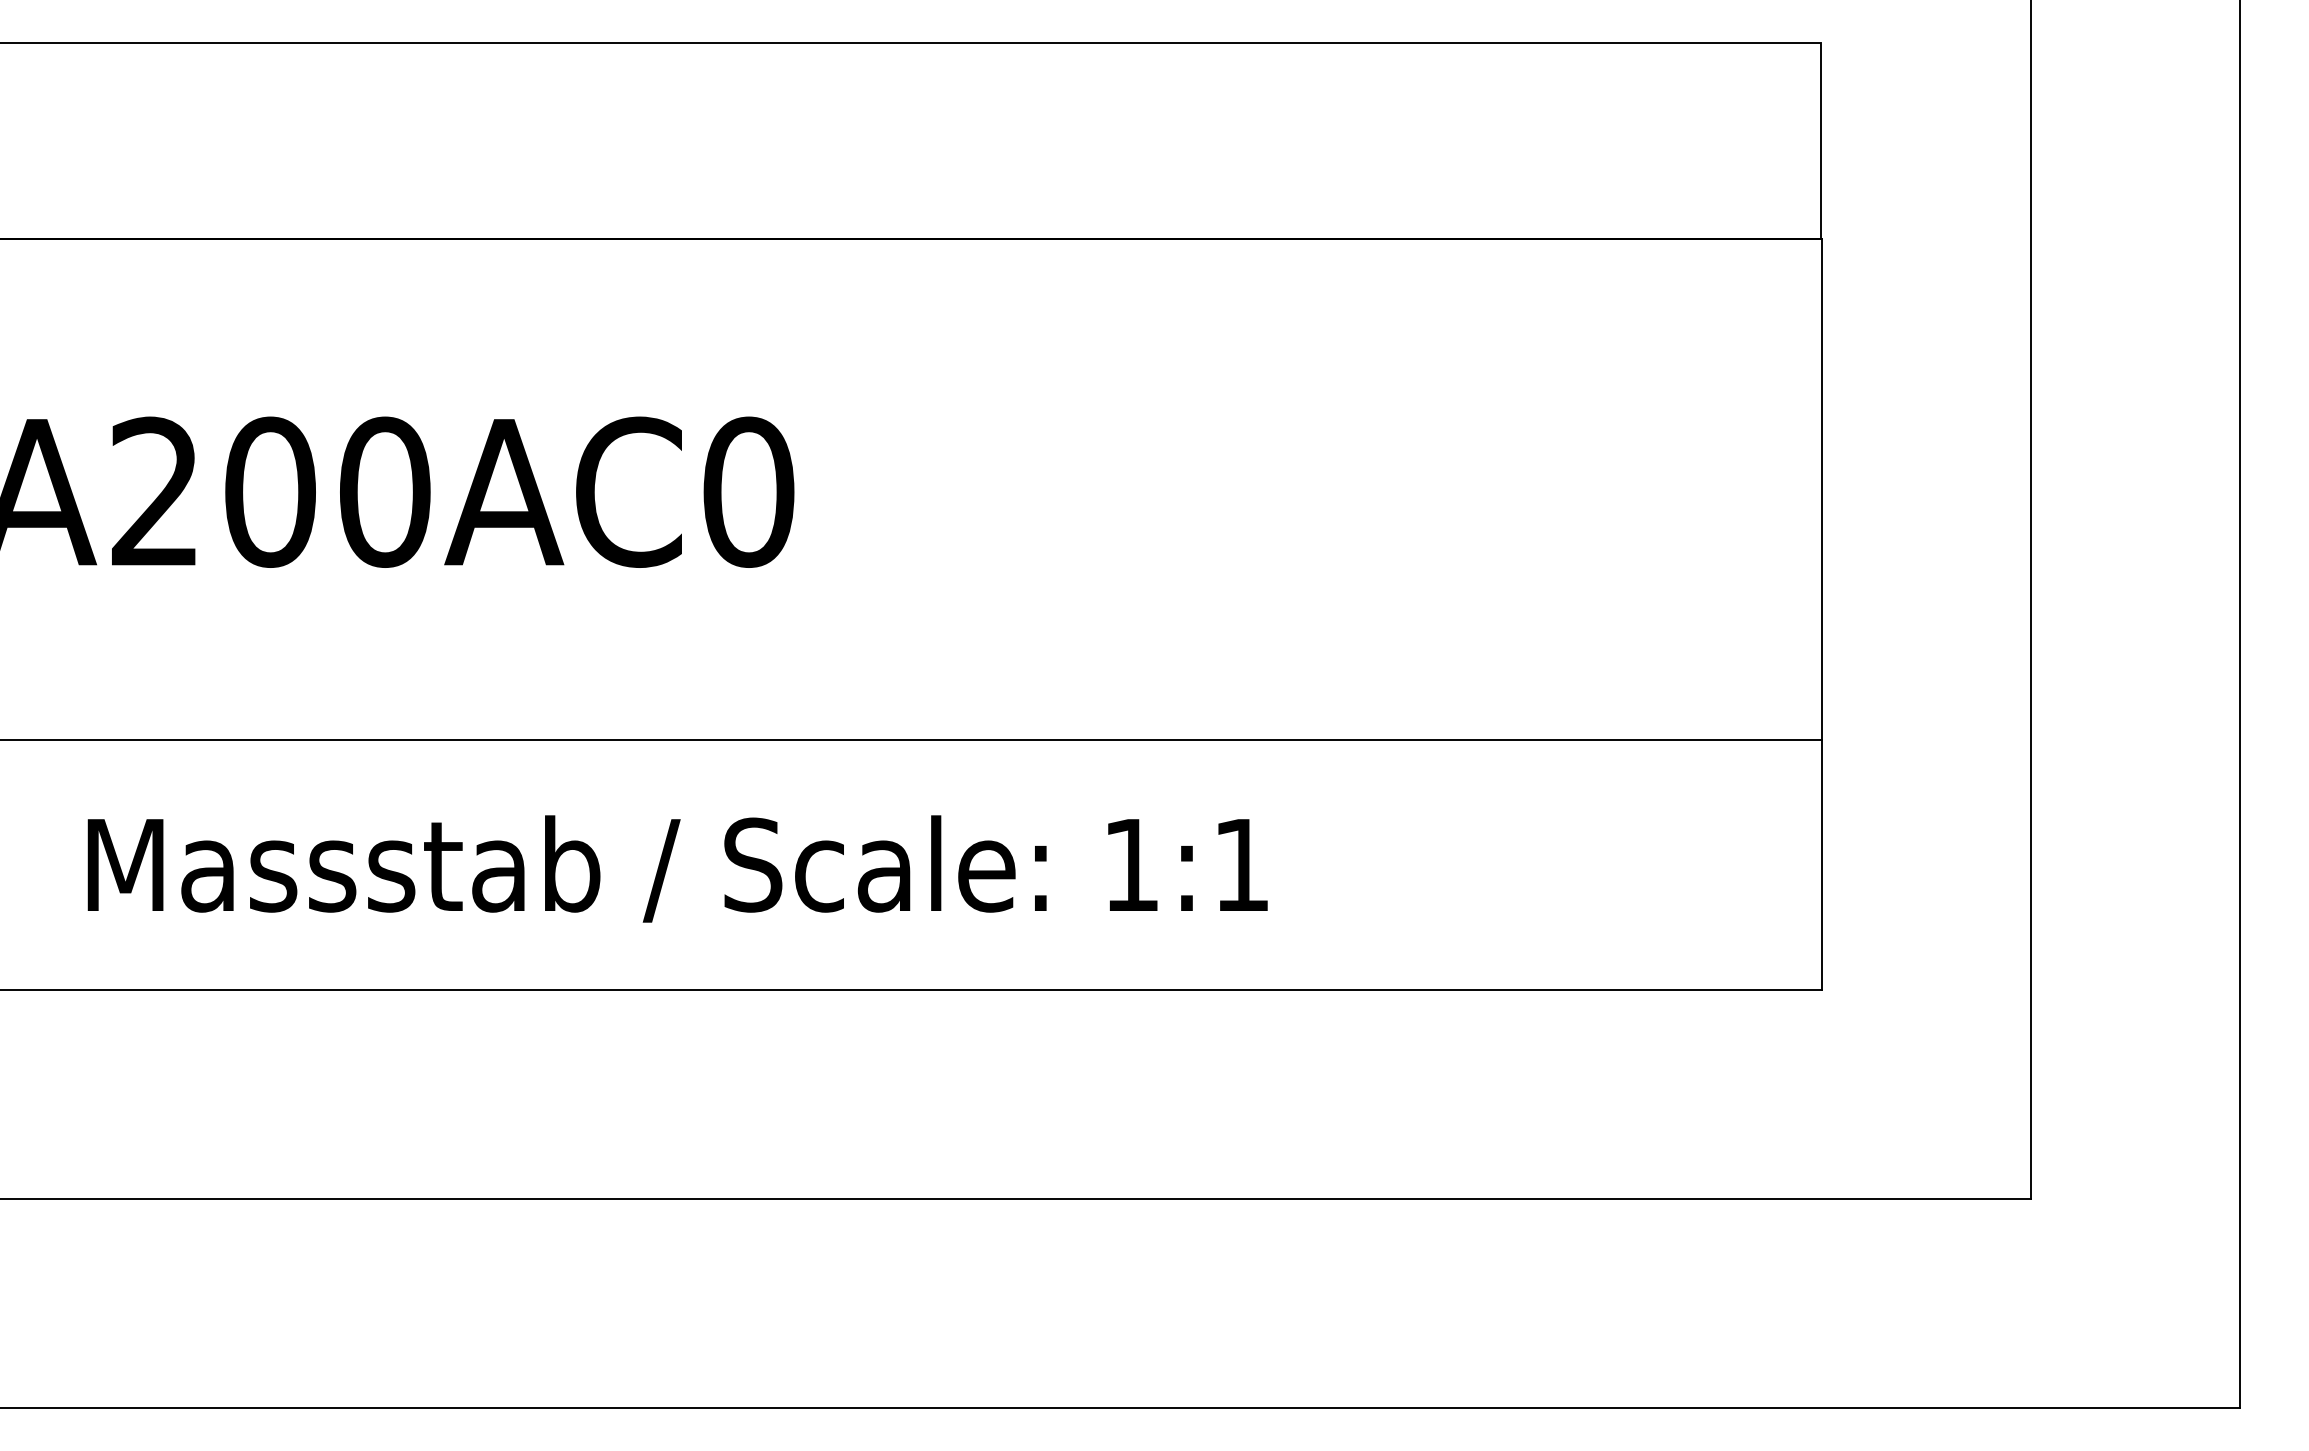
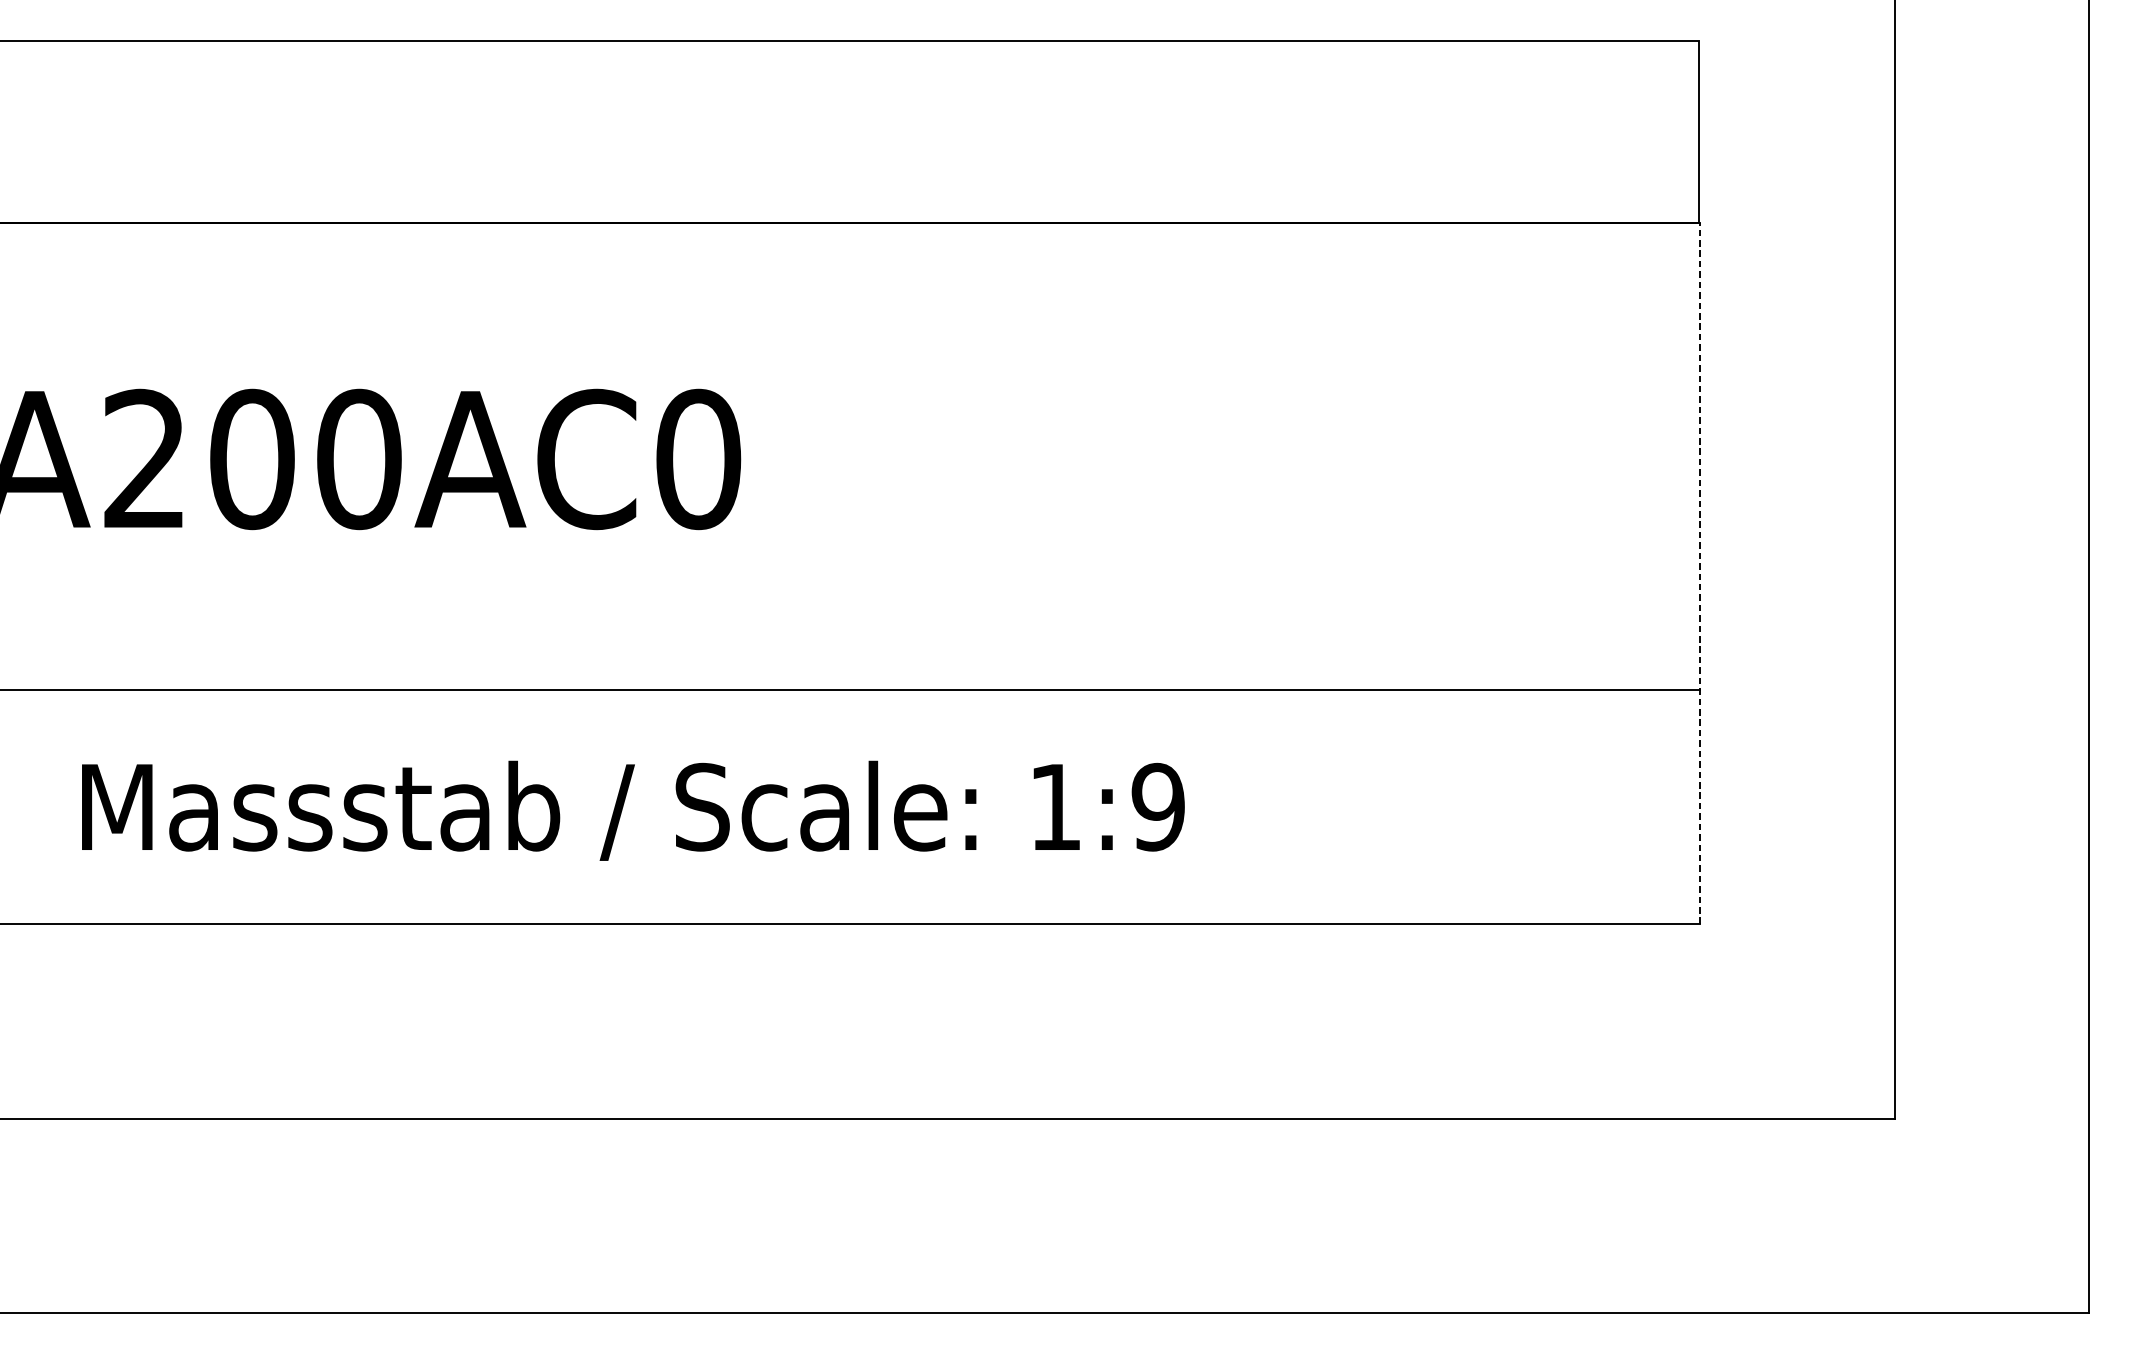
line: (1822, 614) -> (1700, 573), solid -> dashed
text: (1241, 864) -> (1158, 806), 1:1 -> 1:9

